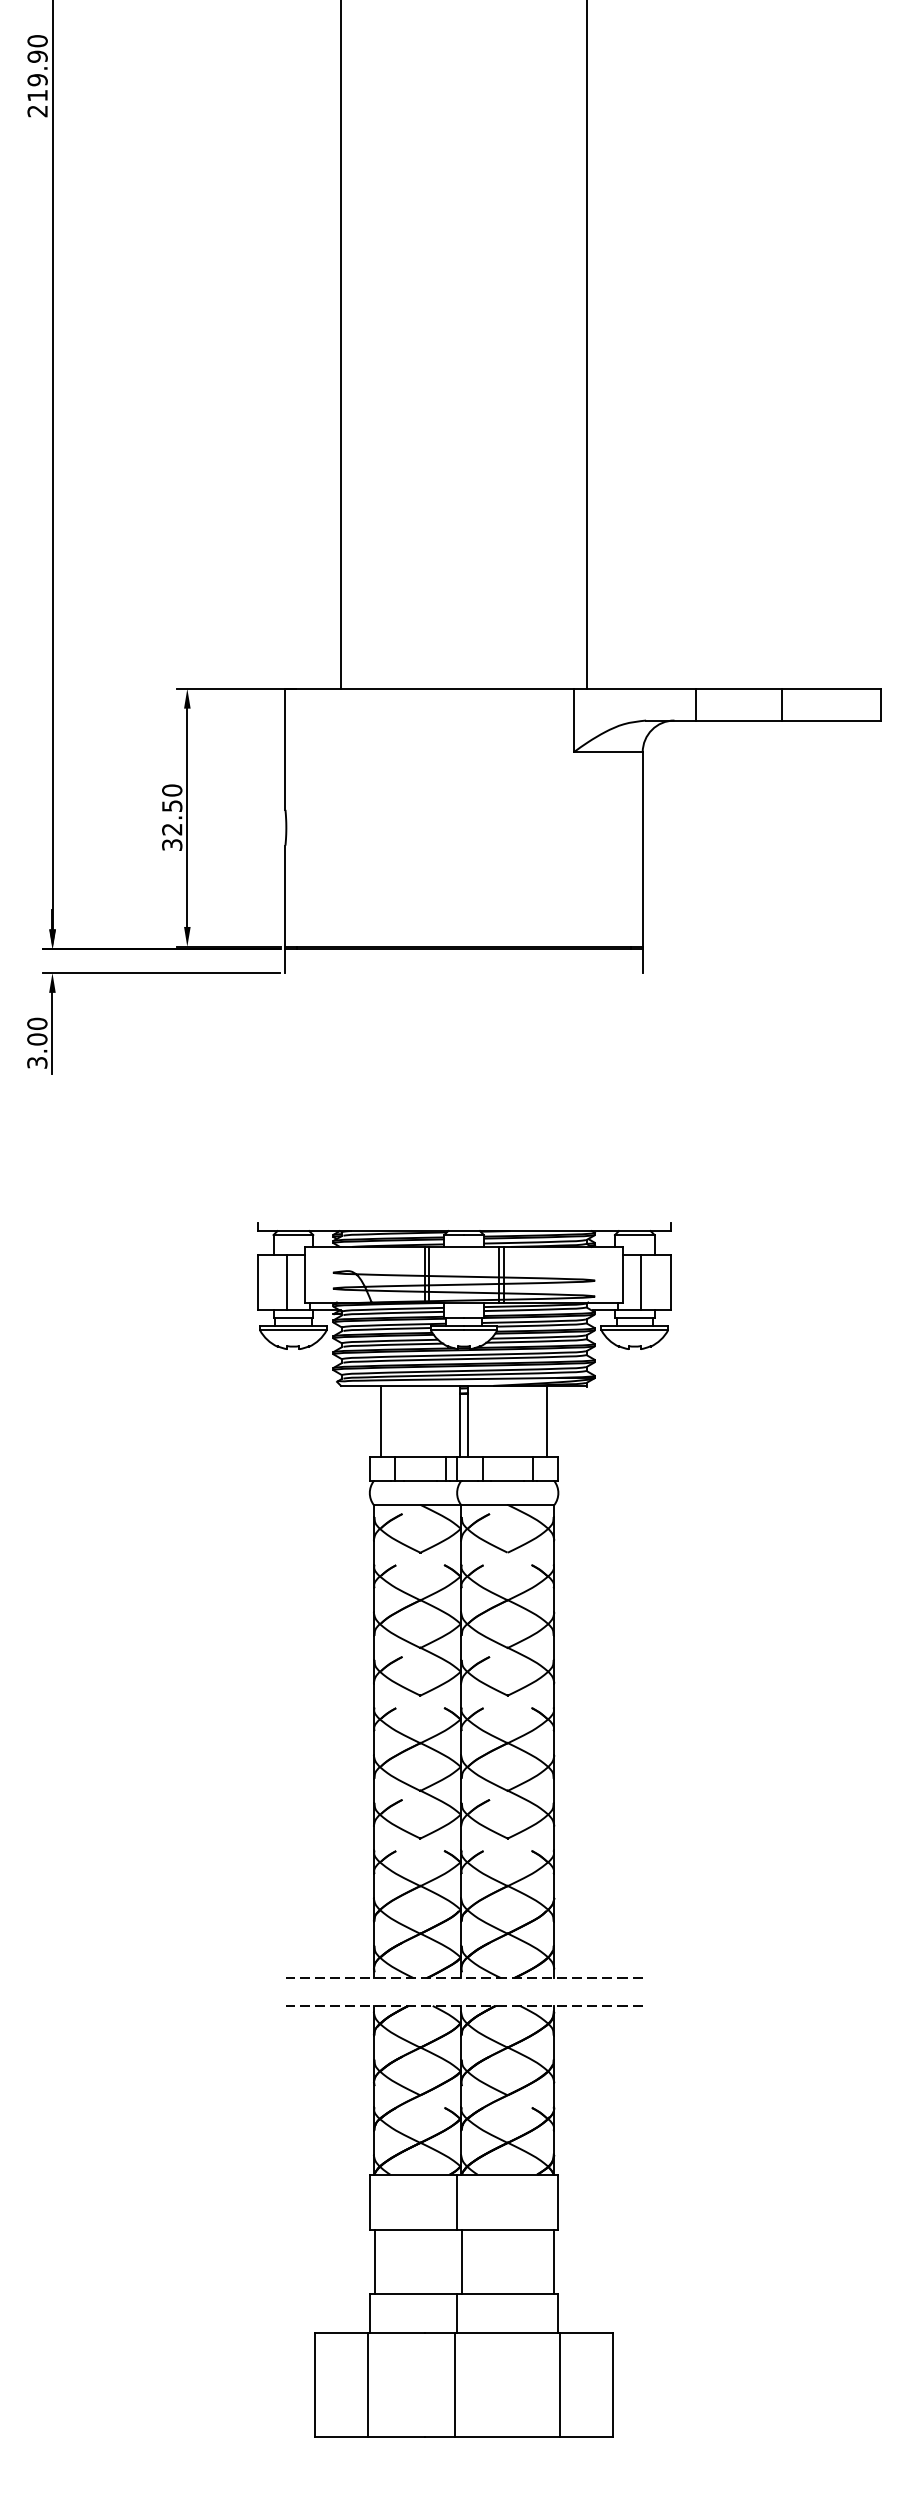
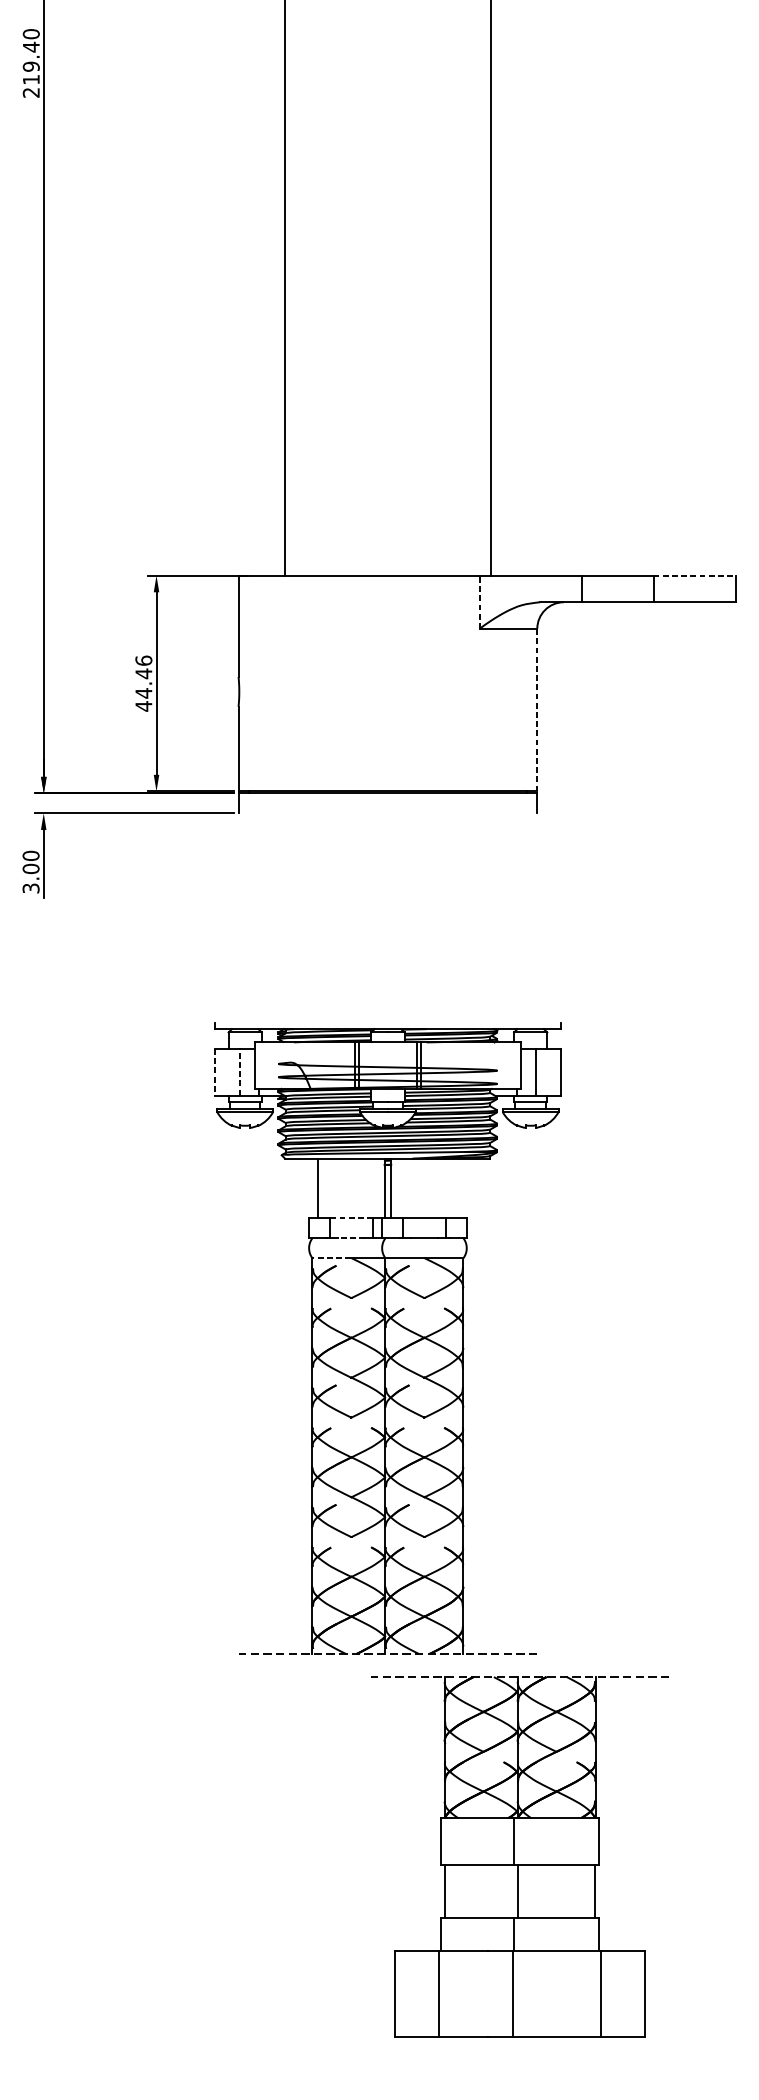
text: (37, 56) -> (31, 46), 219.90 -> 219.40
line: (831, 688) -> (695, 575), solid -> dashed
line: (573, 720) -> (479, 602), solid -> dashed
text: (172, 817) -> (144, 683), 32.50 -> 44.46
line: (642, 849) -> (537, 710), solid -> dashed
line: (257, 1282) -> (215, 1072), solid -> dashed
line: (286, 1282) -> (239, 1072), solid -> dashed
line: (547, 1421) -> (457, 1188), removed
line: (420, 1457) -> (351, 1218), solid -> dashed
line: (419, 1481) -> (350, 1238), solid -> dashed
line: (396, 1504) -> (331, 1257), solid -> dashed
part: (464, 2221) -> (520, 1857), moved

